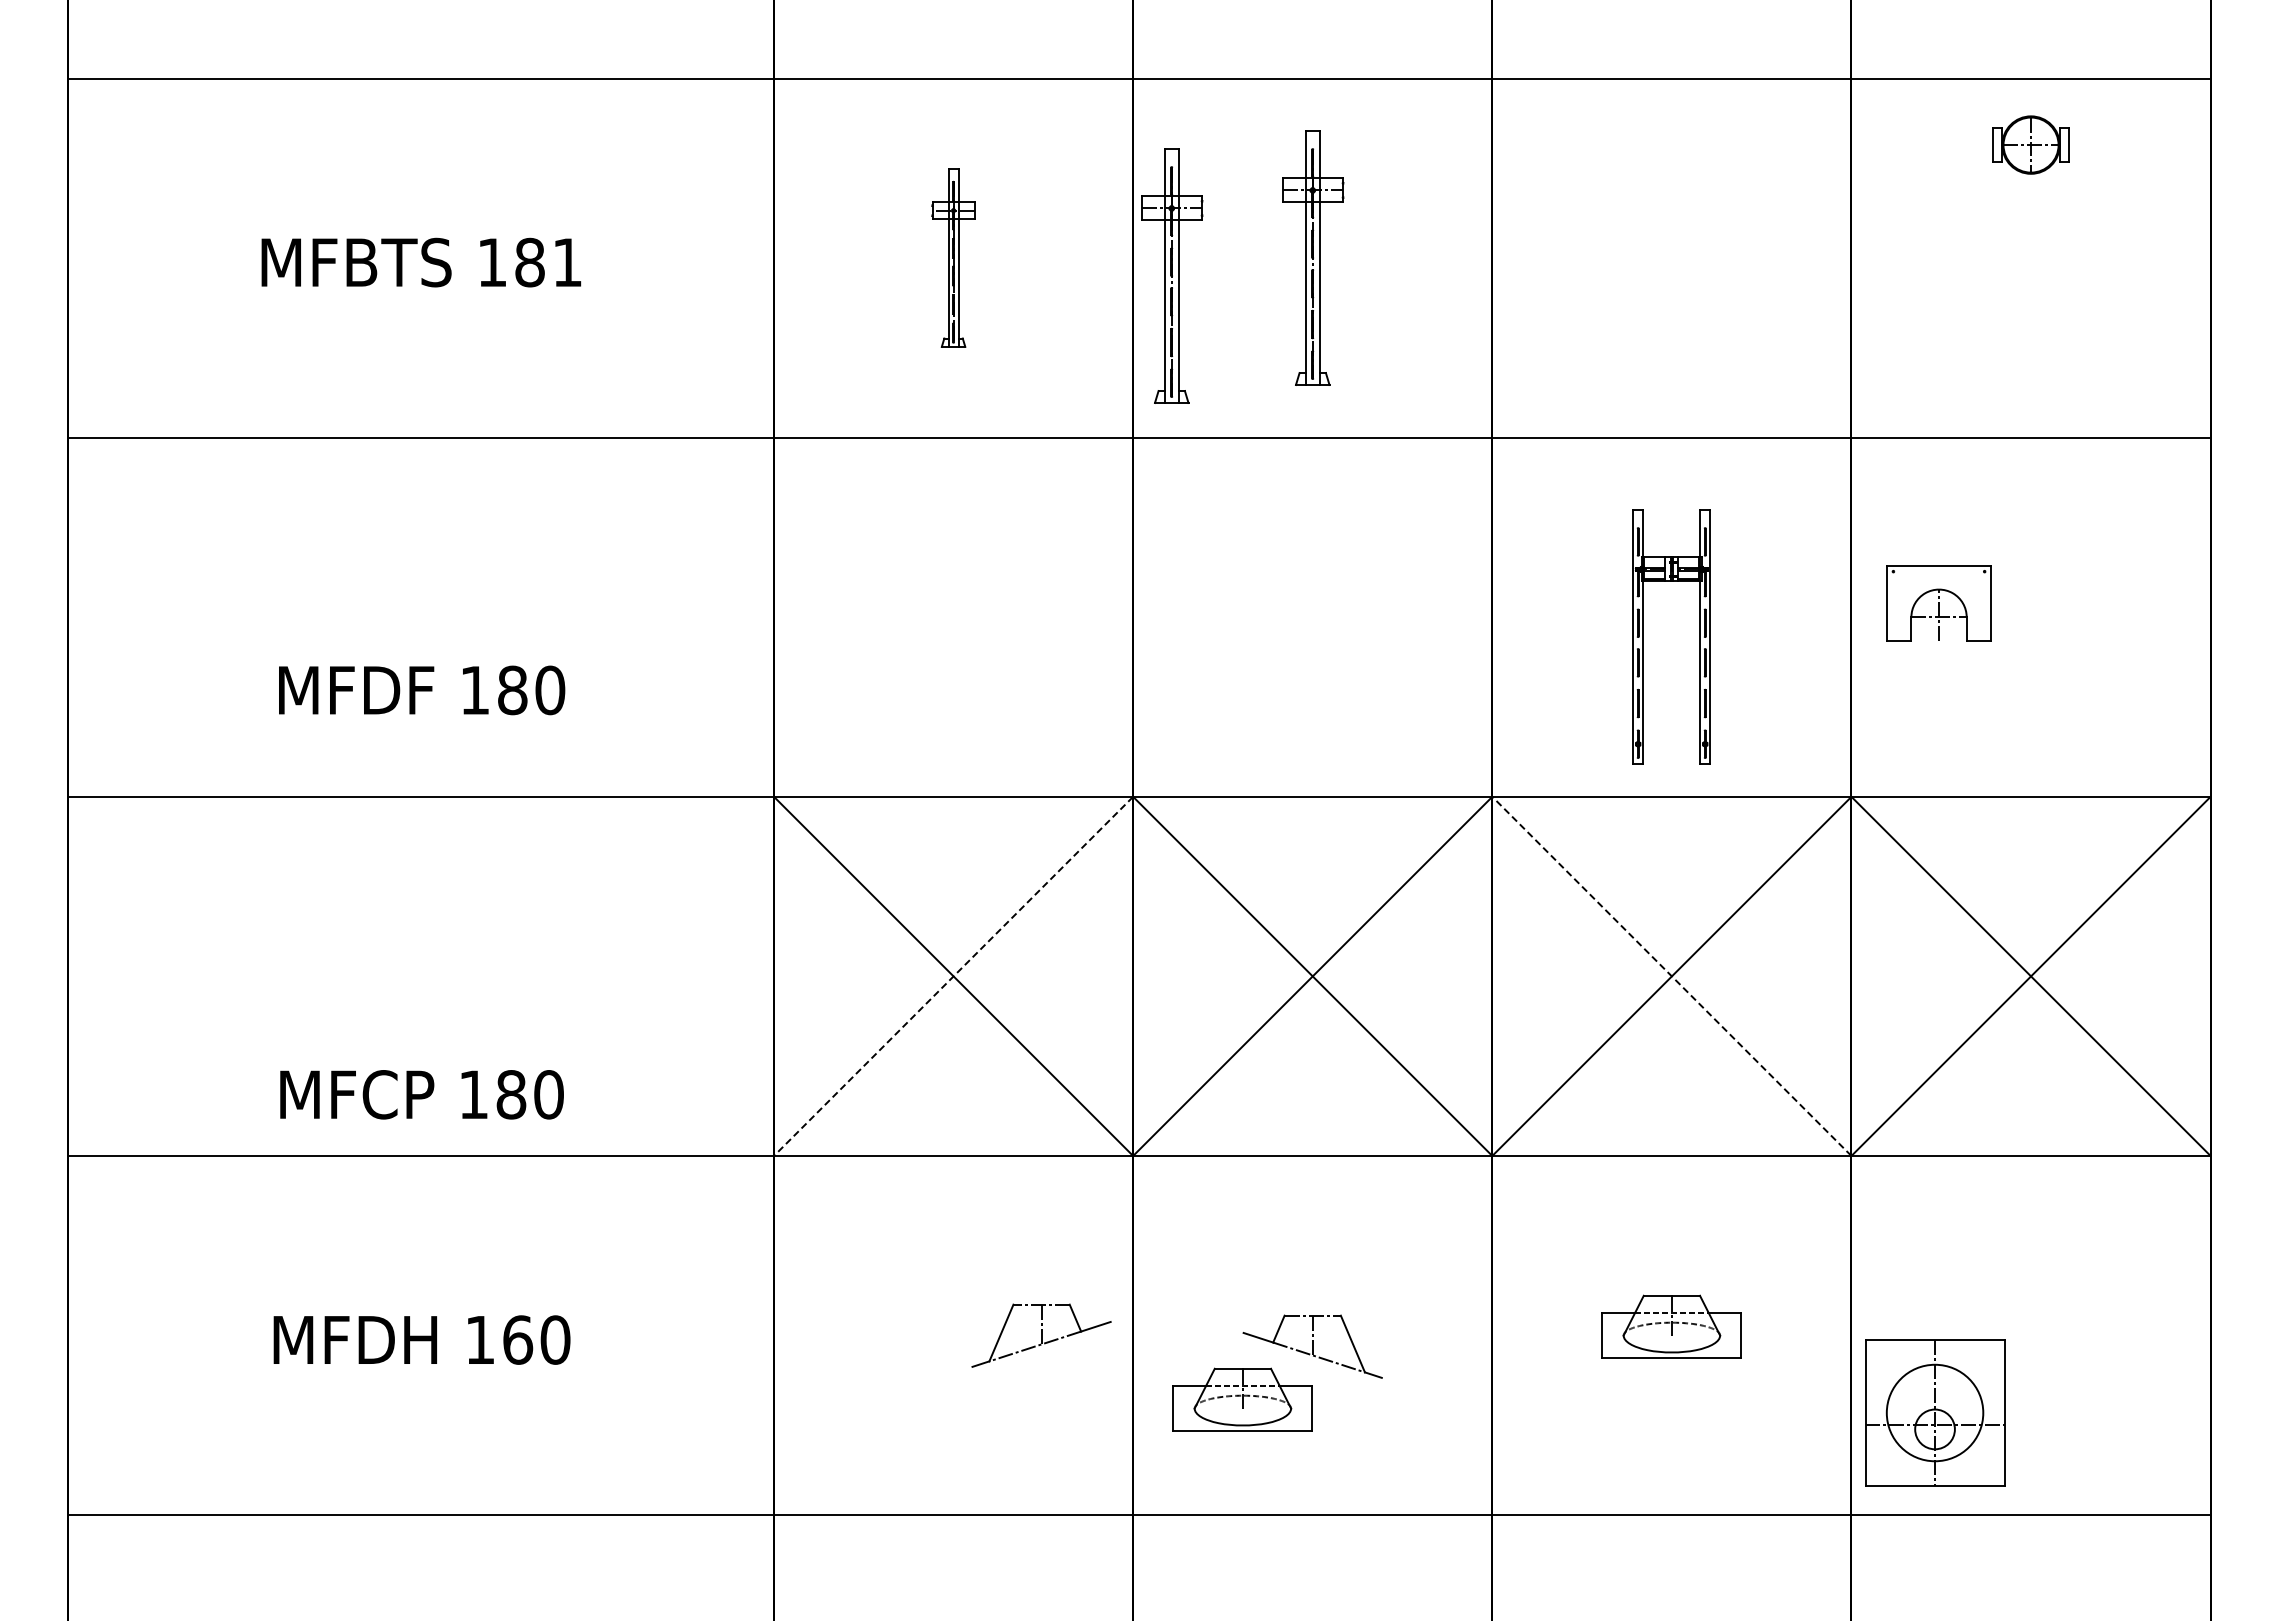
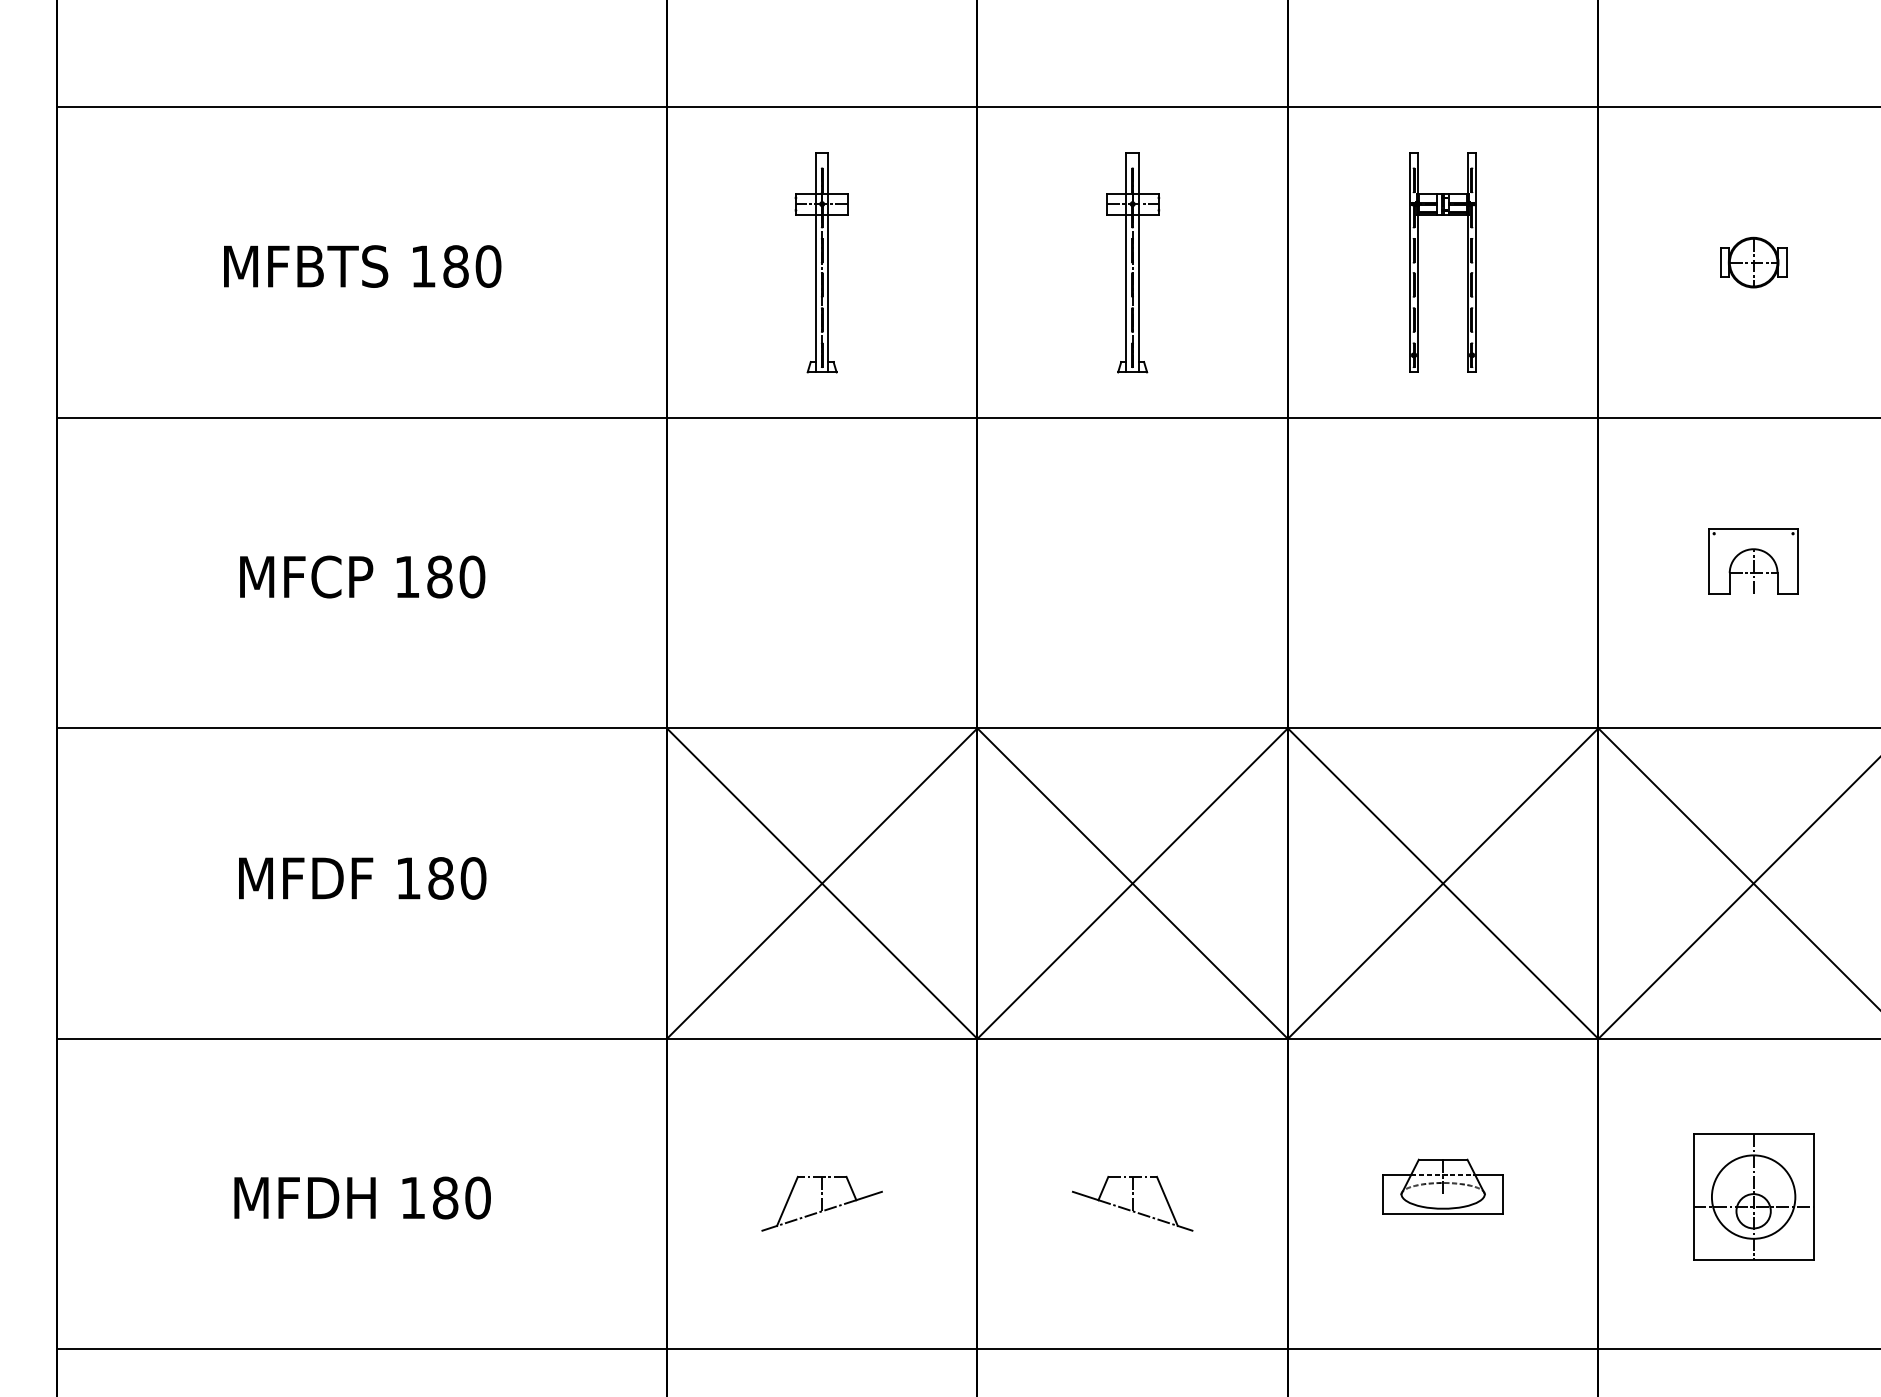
part: (2030, 144) -> (1753, 262), moved
part: (953, 257) -> (822, 262), size x1.43
text: (567, 262) -> (488, 266), 181 -> 180
part: (1172, 275) -> (1011, 277), removed
part: (1938, 603) -> (1753, 561), moved
part: (1643, 636) -> (1418, 262), moved
text: (422, 690) -> (363, 878), moved
line: (953, 976) -> (822, 883), dashed -> solid
line: (1671, 976) -> (1442, 883), dashed -> solid
text: (421, 1094) -> (362, 576), moved
part: (1041, 1335) -> (822, 1203), moved
text: (518, 1339) -> (446, 1197), 160 -> 180
part: (1242, 1399) -> (1071, 1249), removed
part: (1935, 1412) -> (1754, 1196), moved

